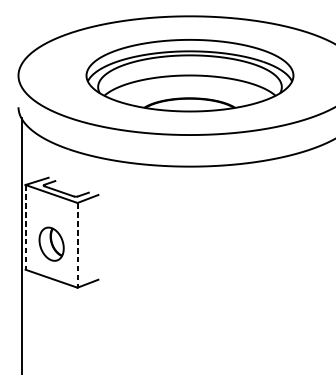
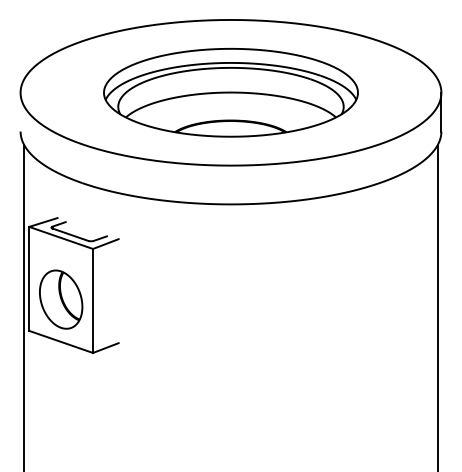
line: (25, 227) -> (29, 278), dashed -> solid
part: (51, 244) -> (61, 299), size x1.43
line: (77, 244) -> (93, 300), dashed -> solid

